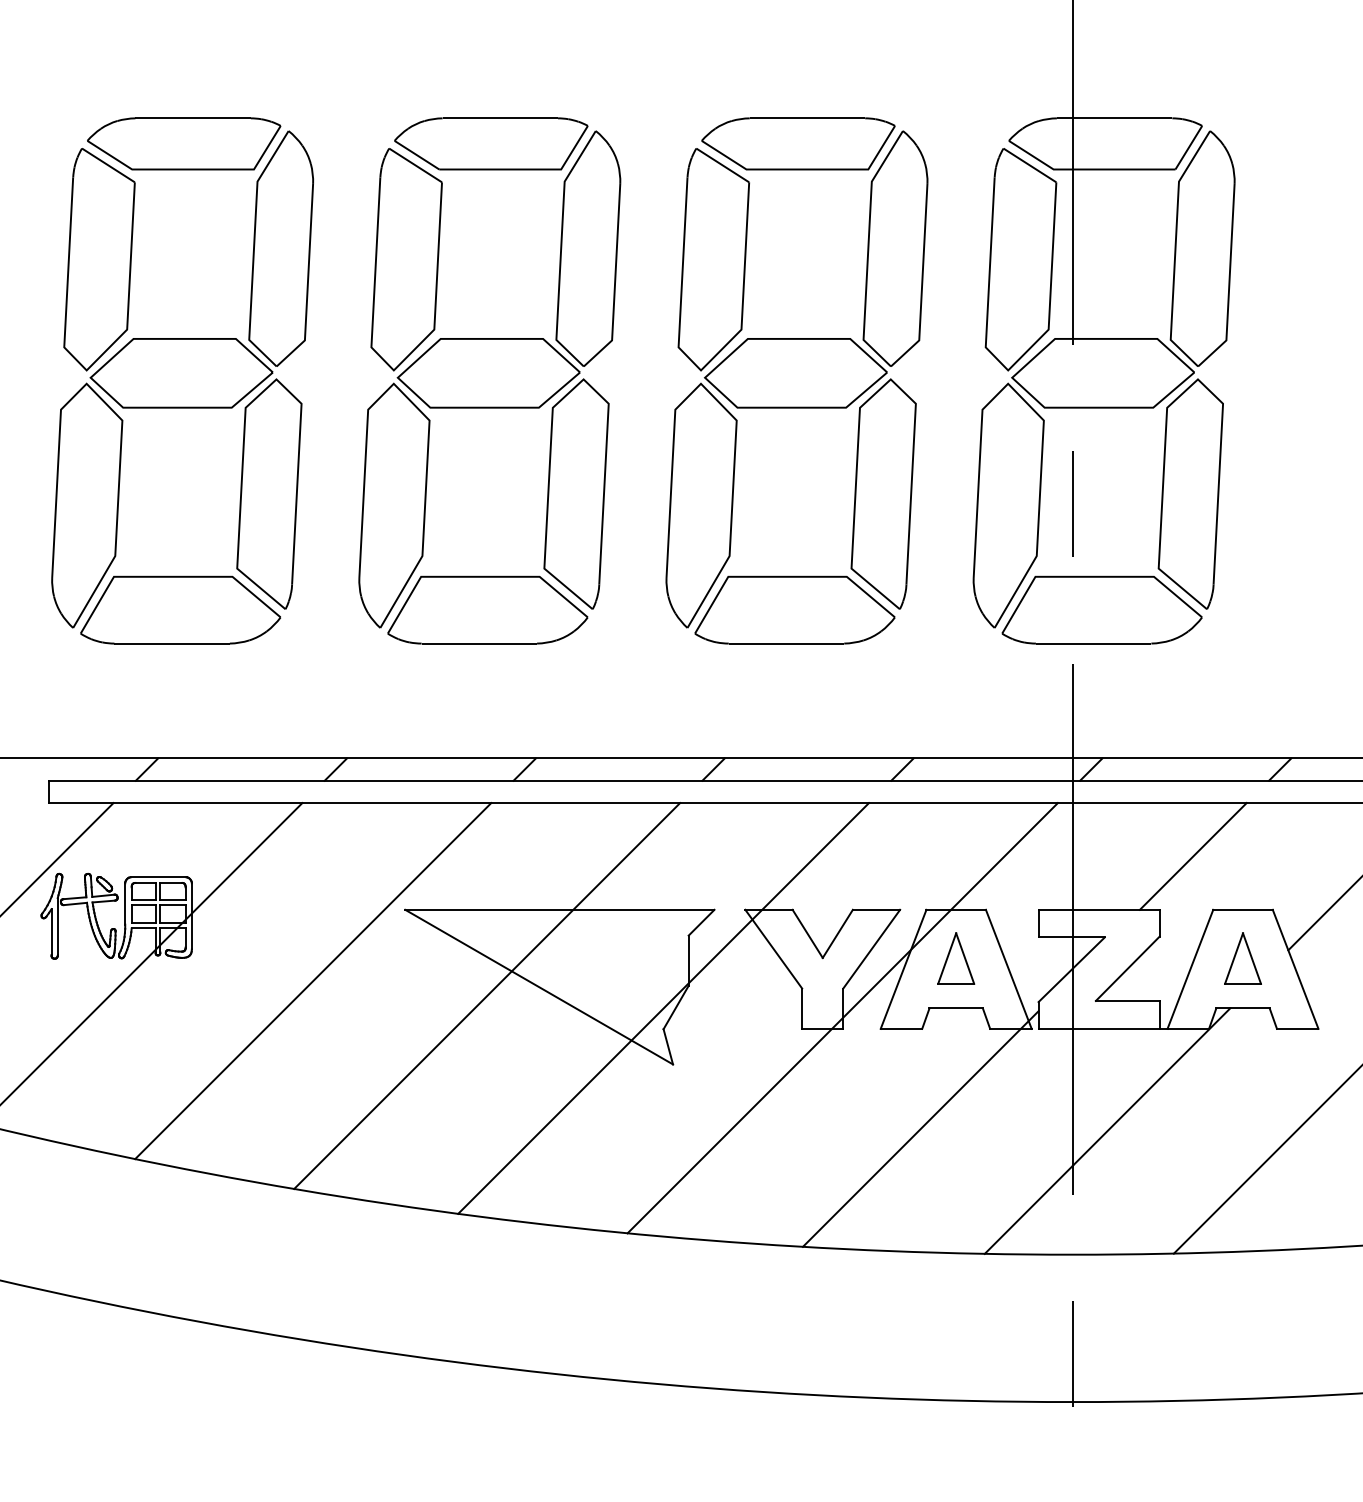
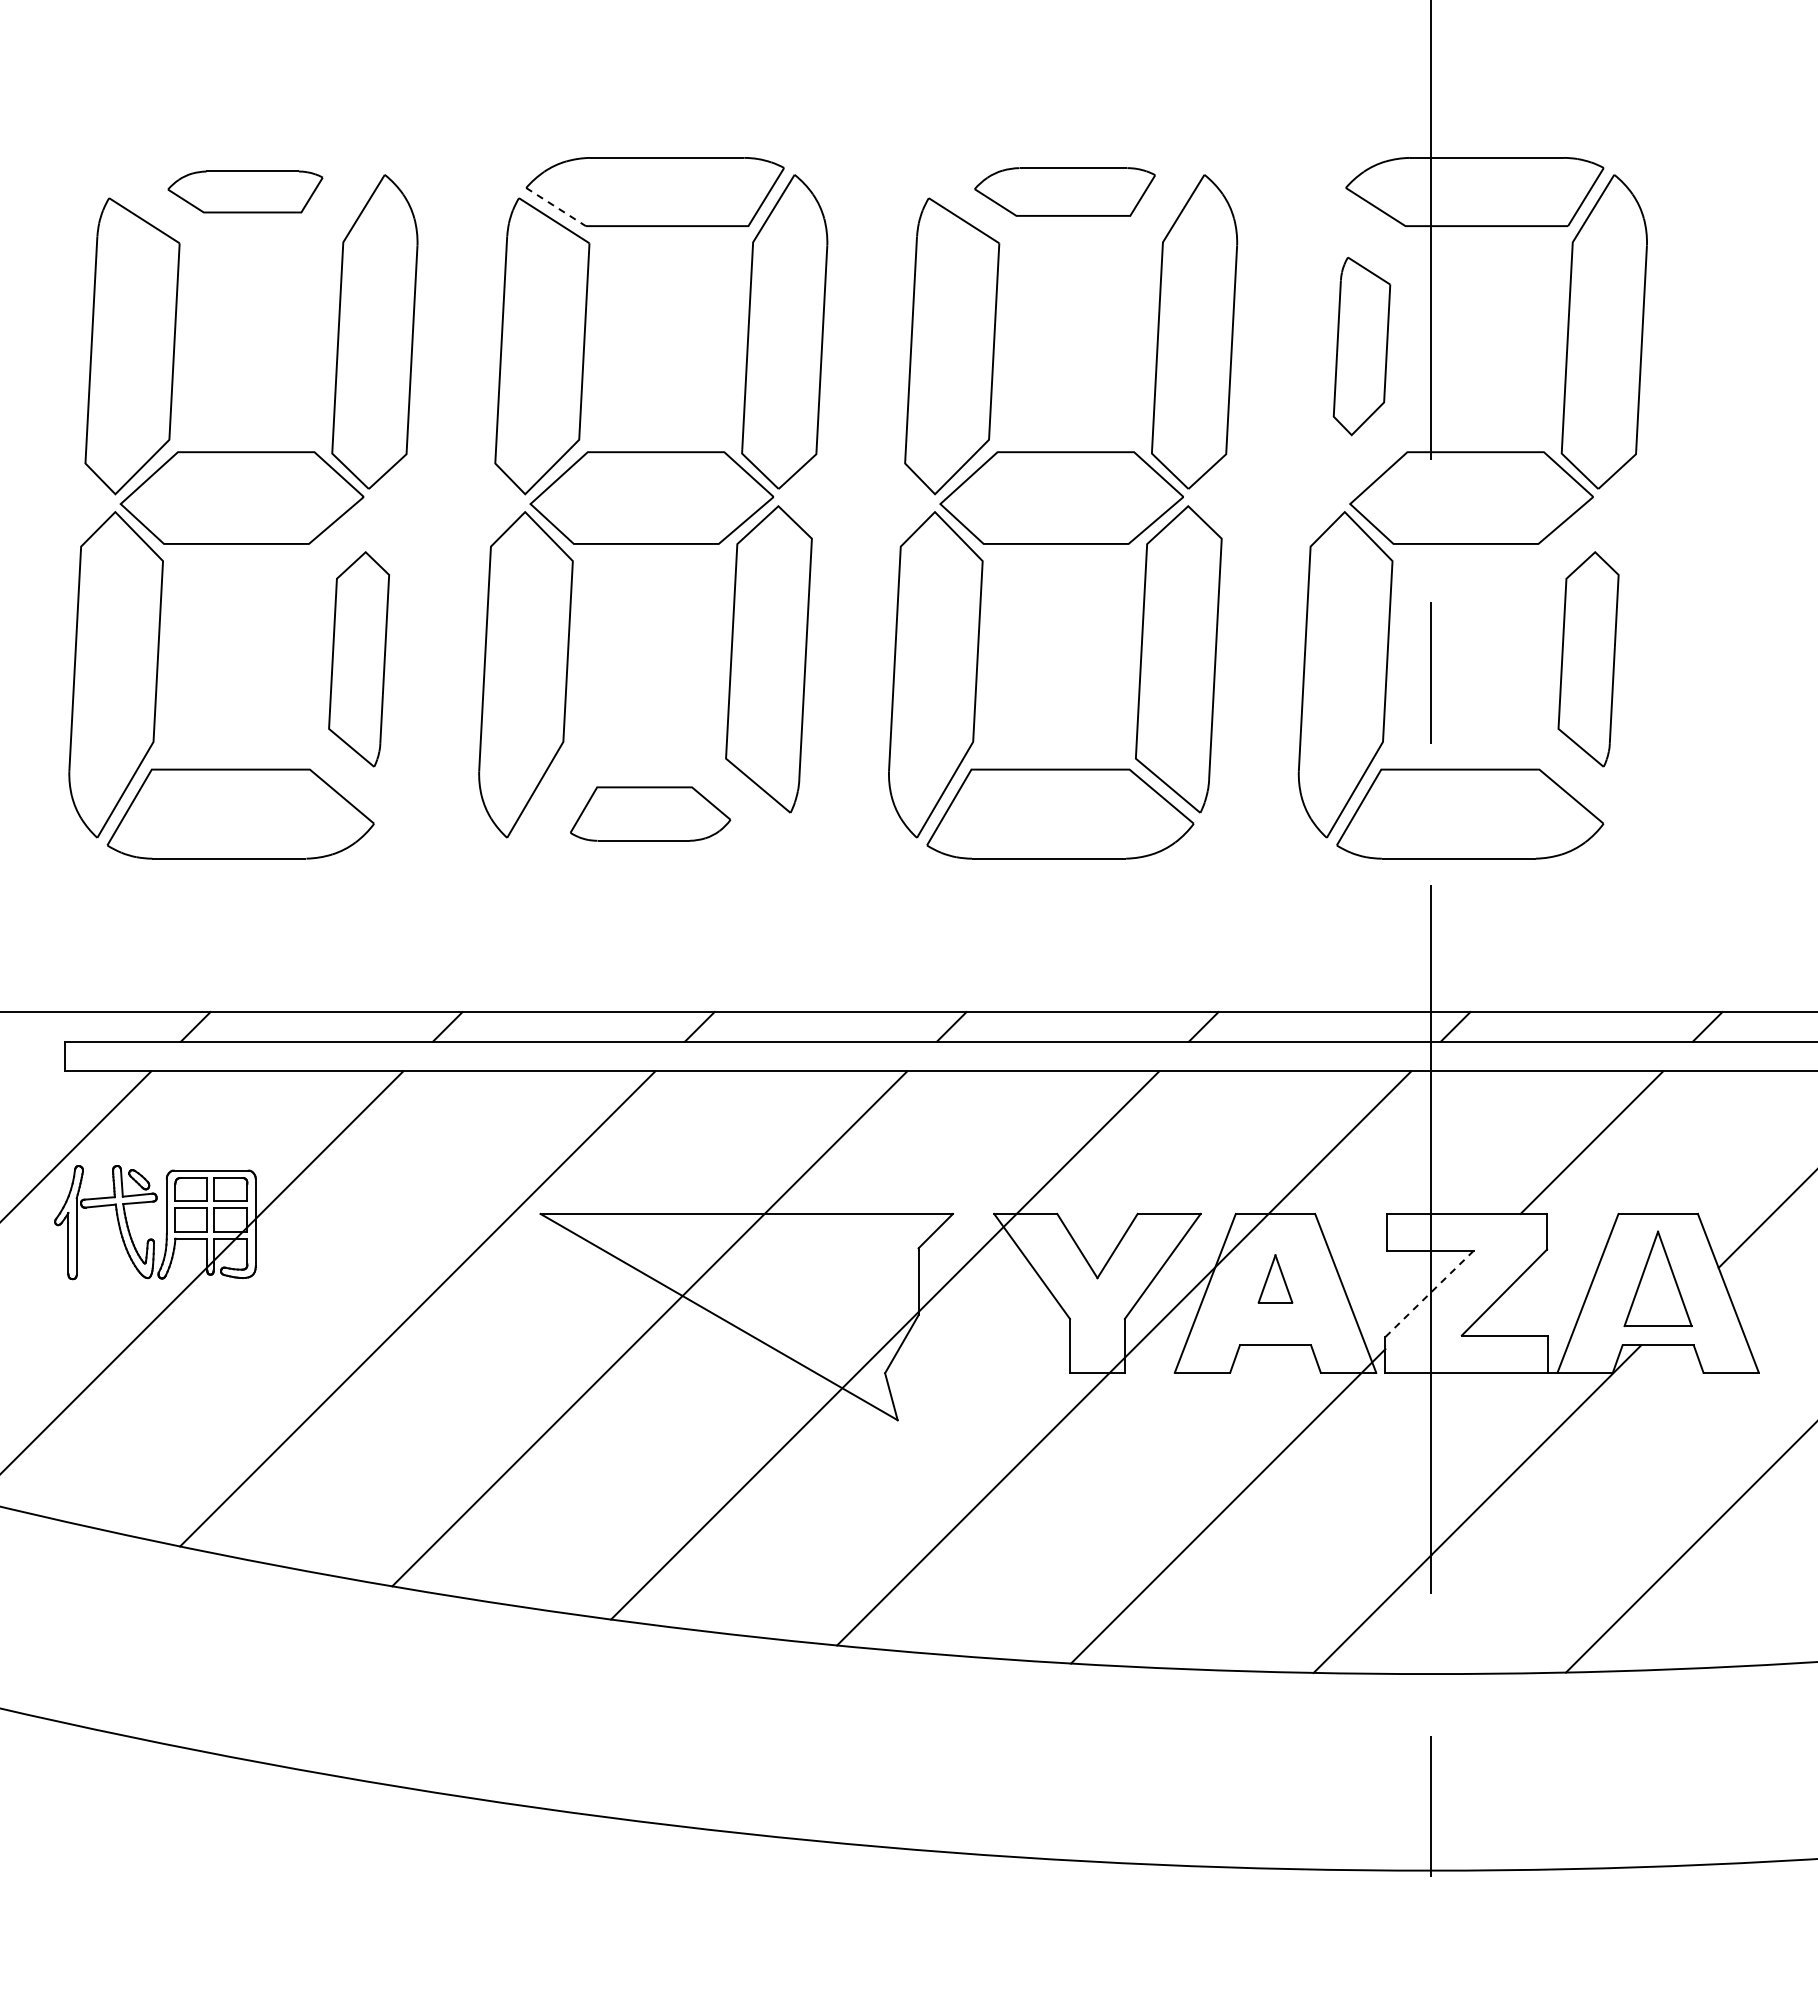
part: (184, 143) -> (245, 191), size x0.6
part: (798, 143) -> (1064, 191), size x0.7
line: (417, 155) -> (556, 207), solid -> dashed
part: (1020, 259) -> (1361, 346), size x0.6
part: (268, 494) -> (358, 659), size x0.7
part: (1190, 494) -> (1588, 659), size x0.7
part: (487, 609) -> (650, 813), size x0.6
part: (956, 958) -> (1275, 1278), size x0.7
part: (1243, 958) -> (1658, 1278), size x1.4
line: (1071, 969) -> (1429, 1293), solid -> dashed

